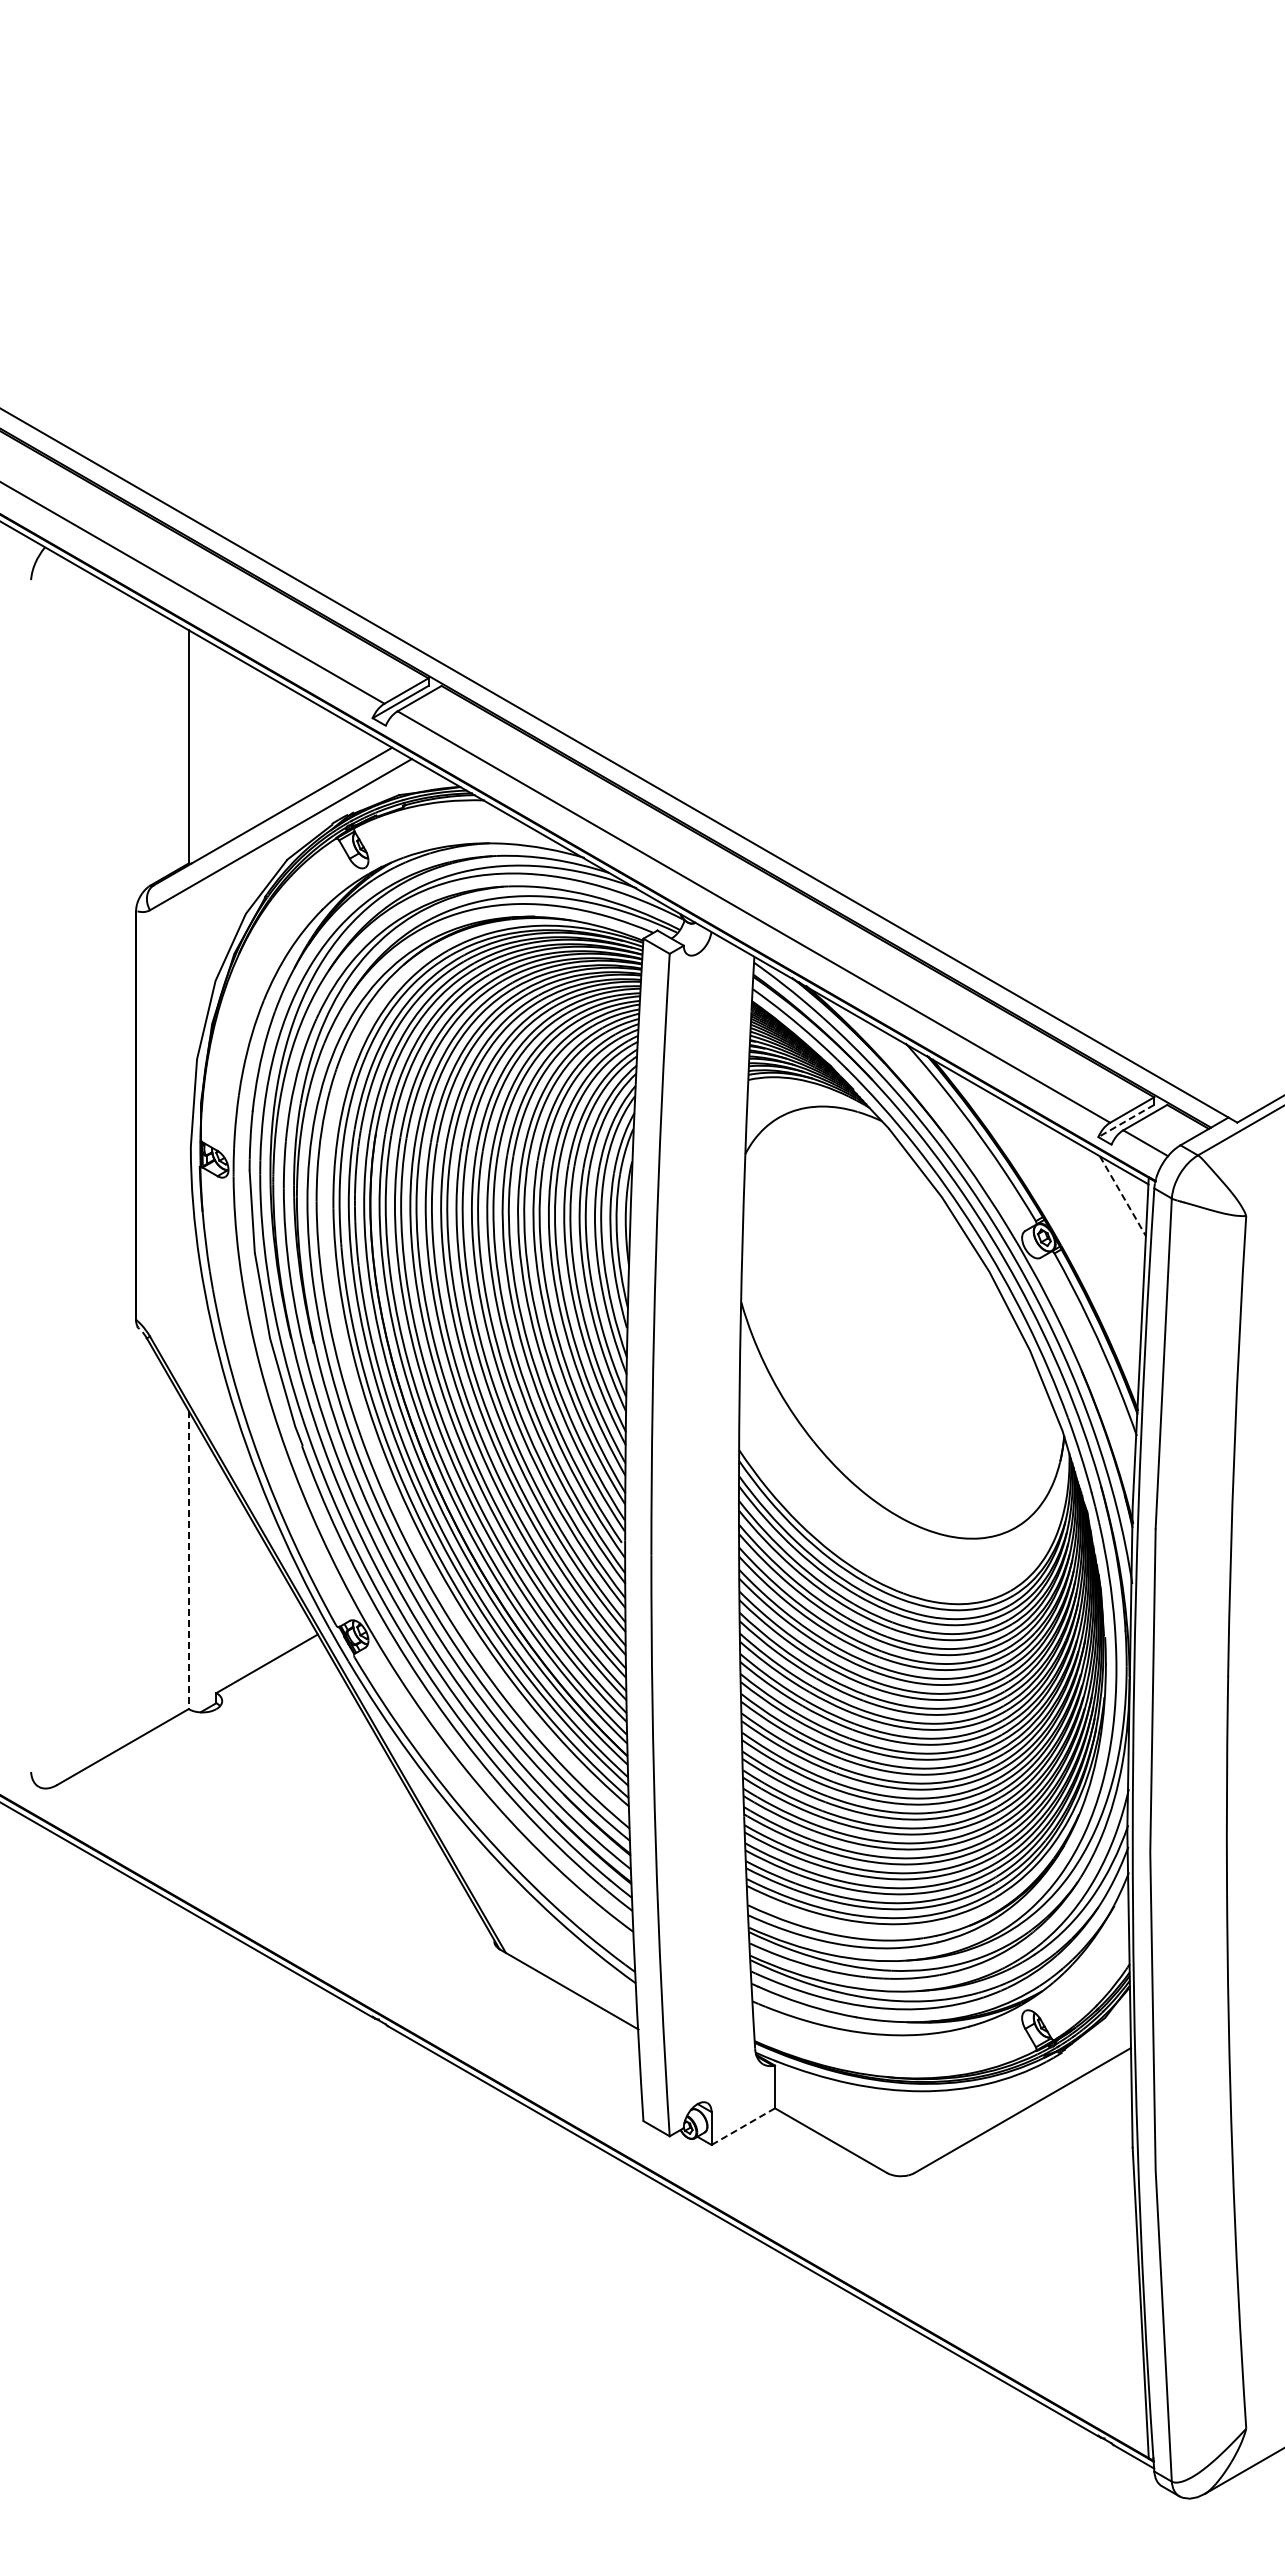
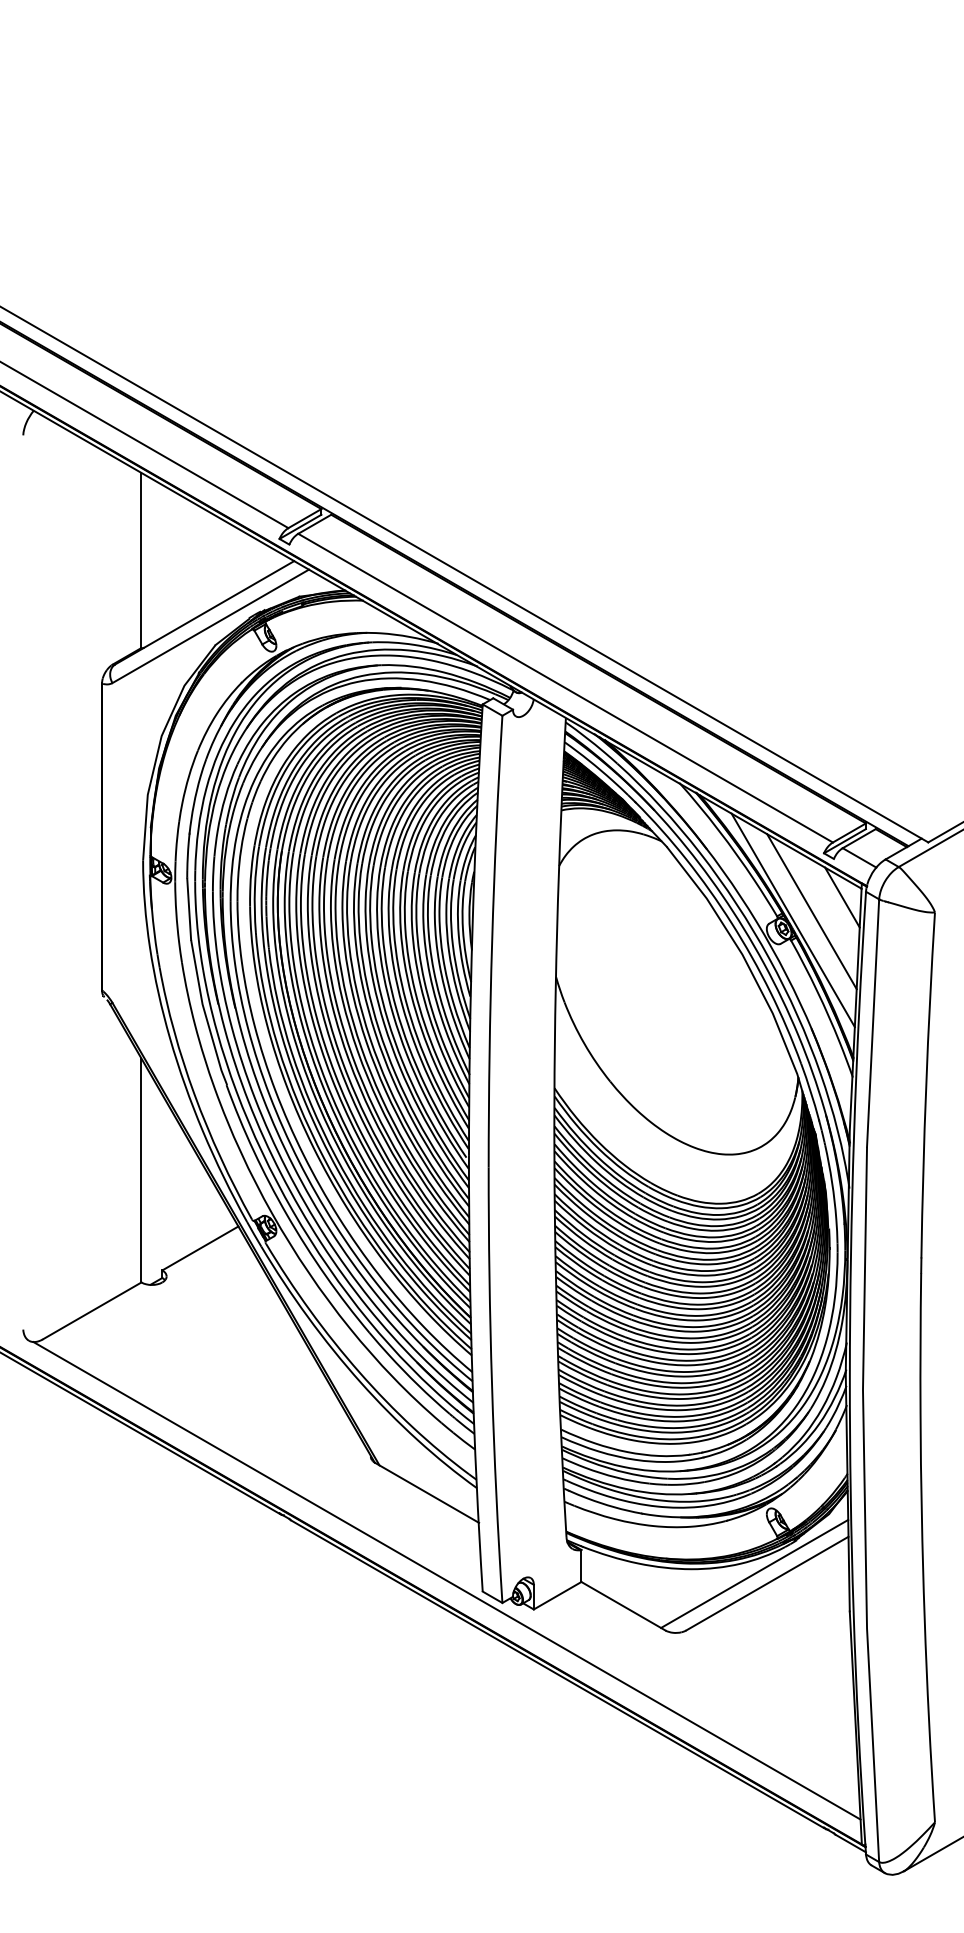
line: (1125, 1121) -> (844, 841), dashed -> solid
line: (1123, 1196) -> (842, 897), dashed -> solid
line: (1081, 1214) -> (811, 911), added
line: (1057, 1226) -> (793, 920), added
line: (188, 1560) -> (141, 1170), dashed -> solid
line: (1005, 2097) -> (754, 1573), added
line: (595, 2106) -> (446, 1580), added
line: (743, 2126) -> (557, 1595), dashed -> solid

